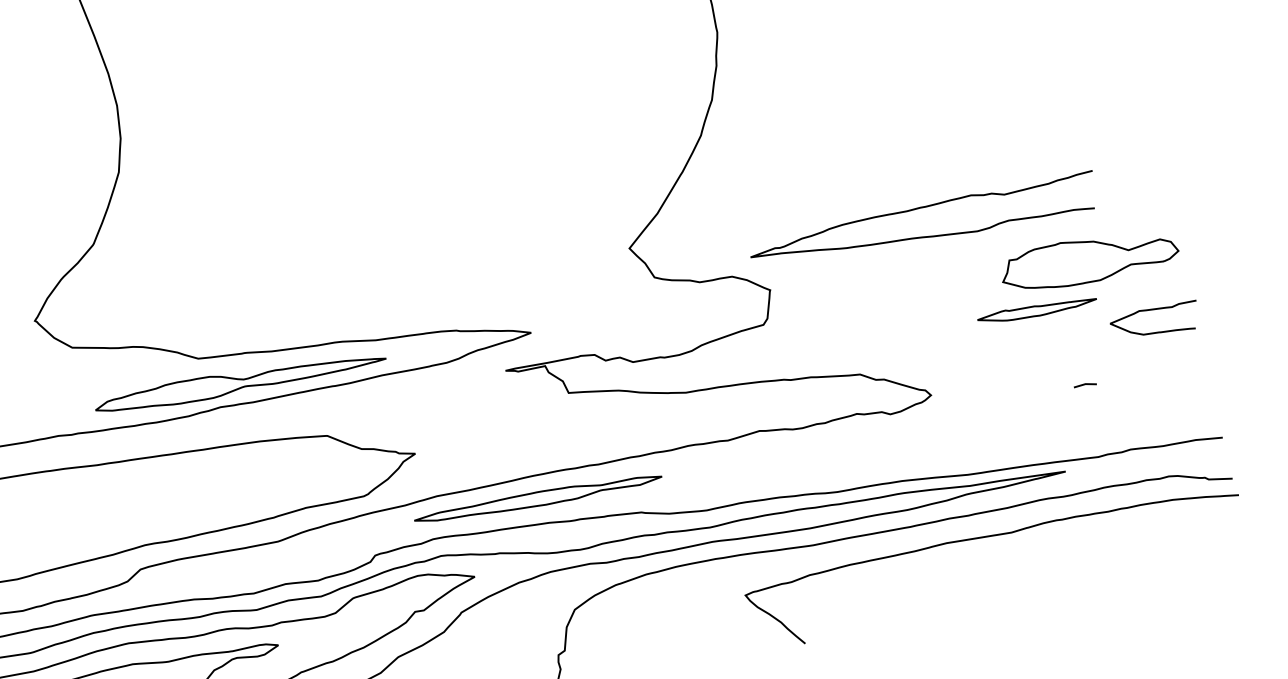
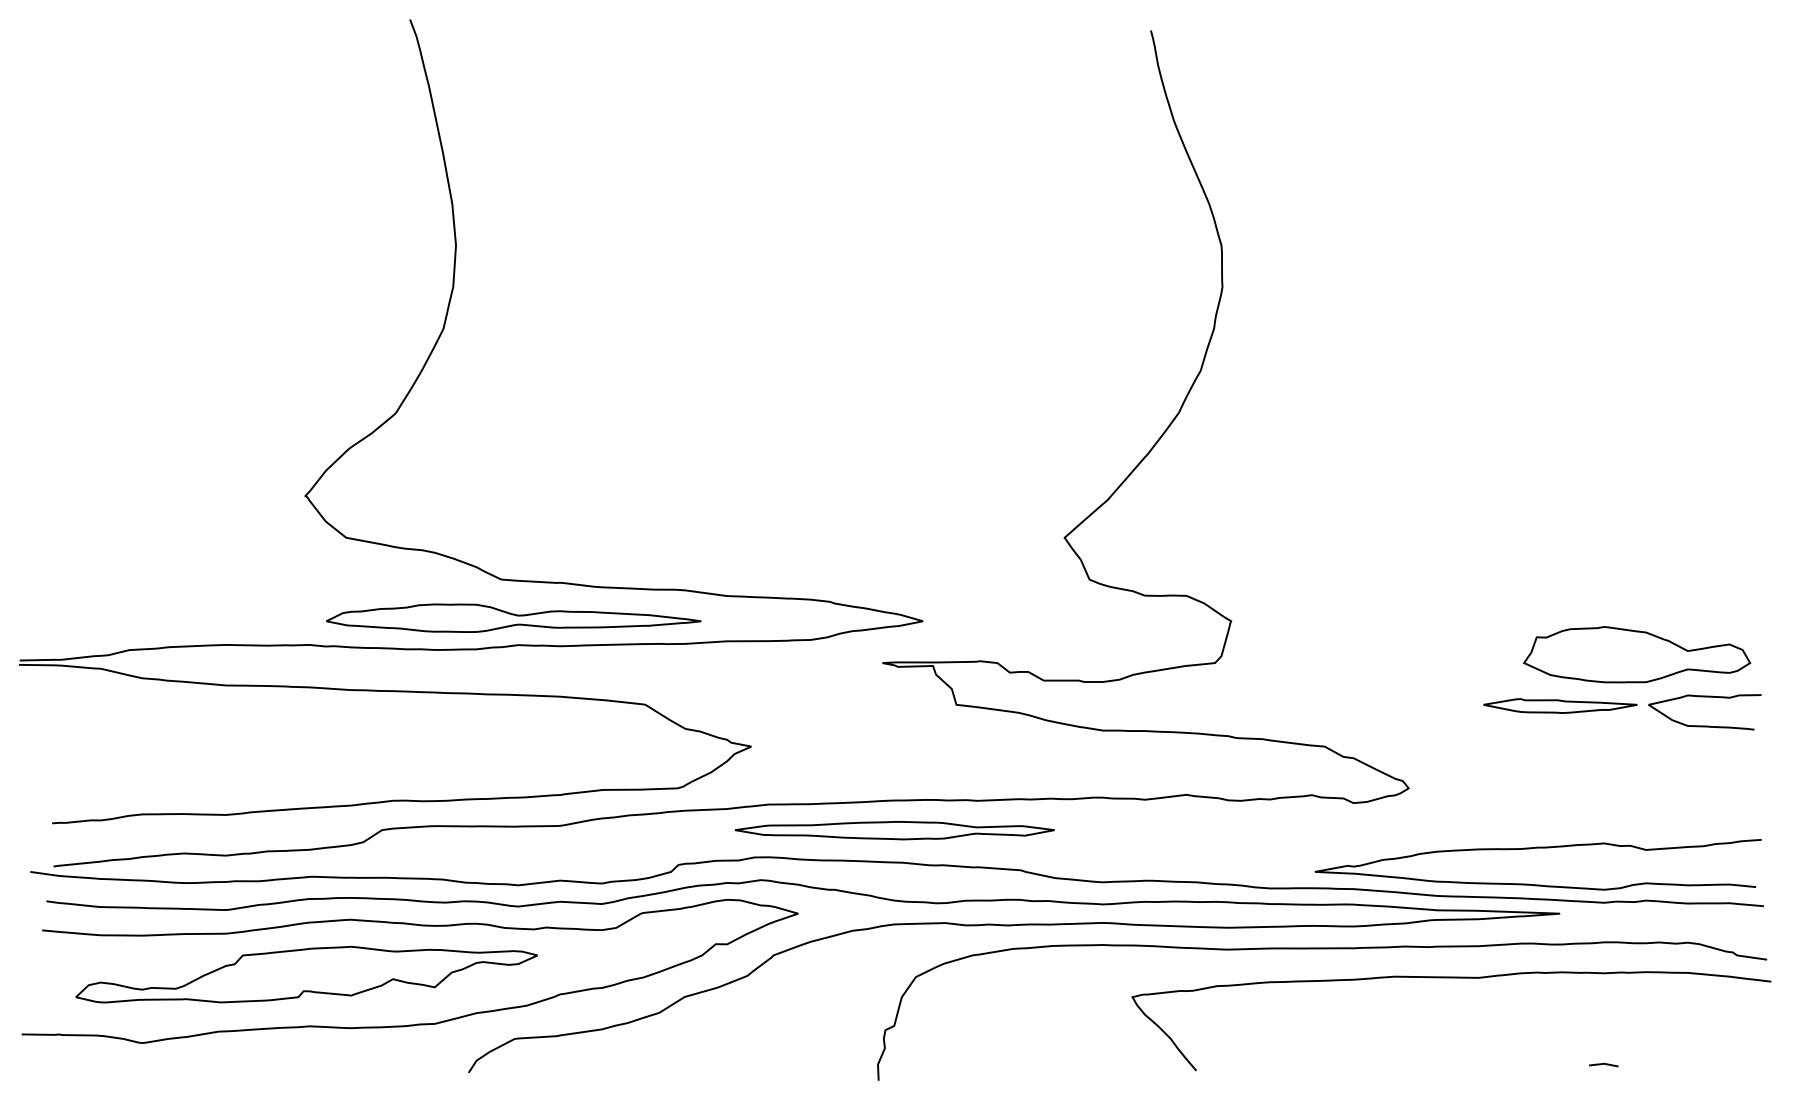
curve: (919, 208) -> (1537, 848), moved
curve: (1156, 332) -> (1704, 725), moved
part: (240, 381) -> (513, 617), moved
line: (1084, 384) -> (1603, 1064), moved

